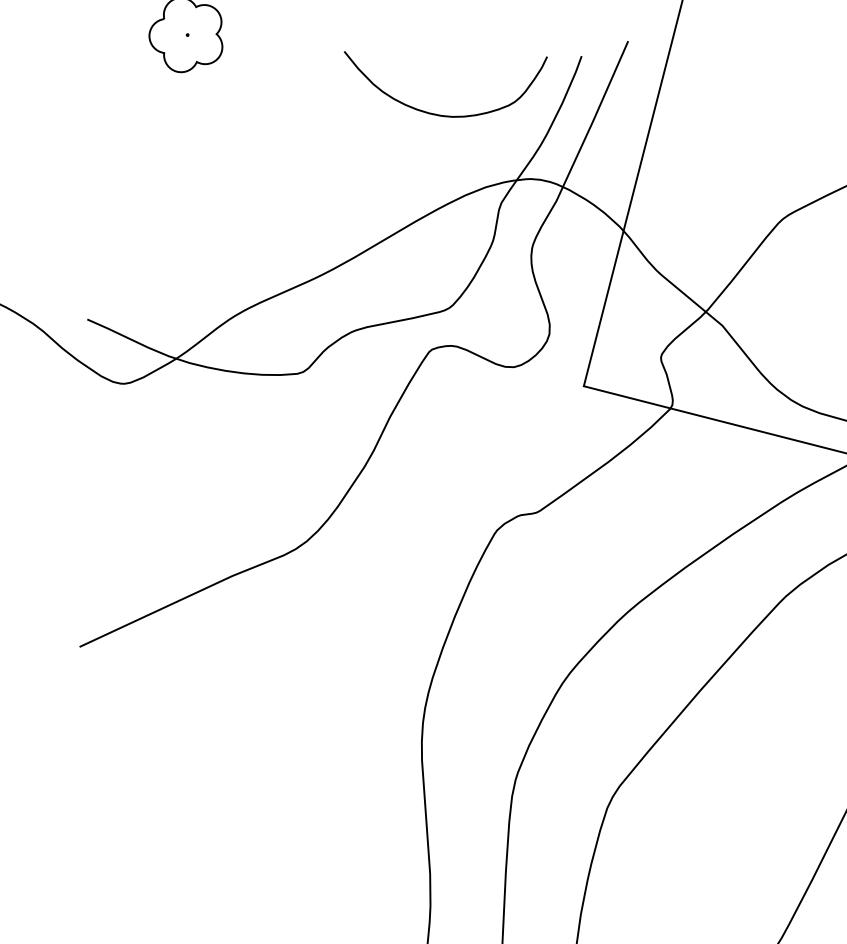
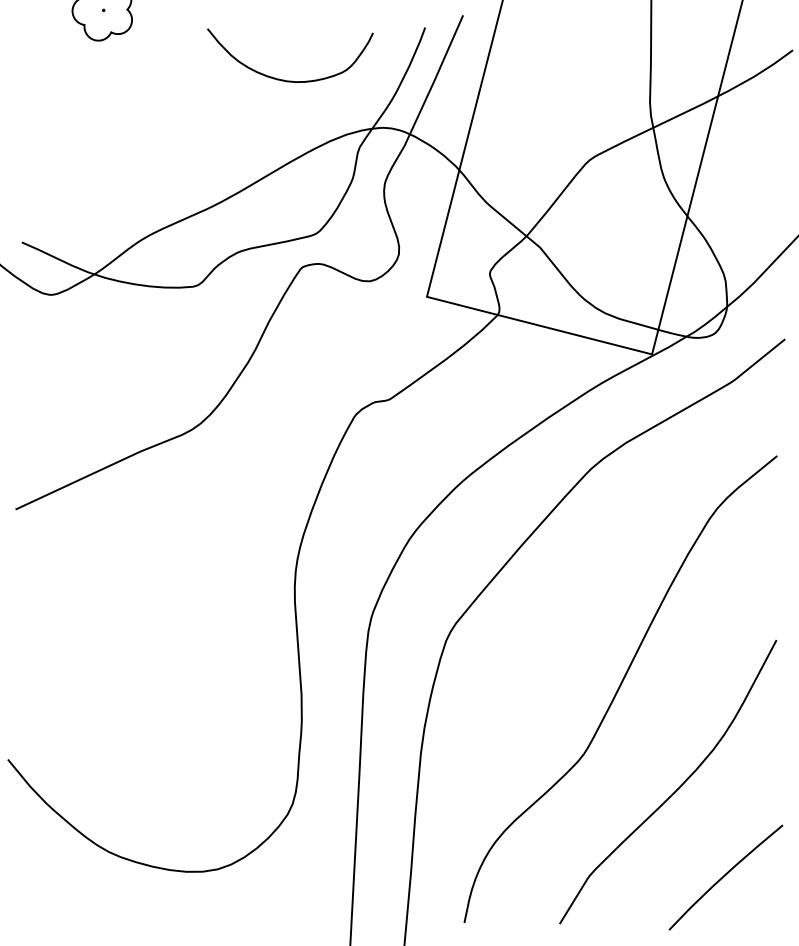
curve: (438, 113) -> (284, 79), moved

